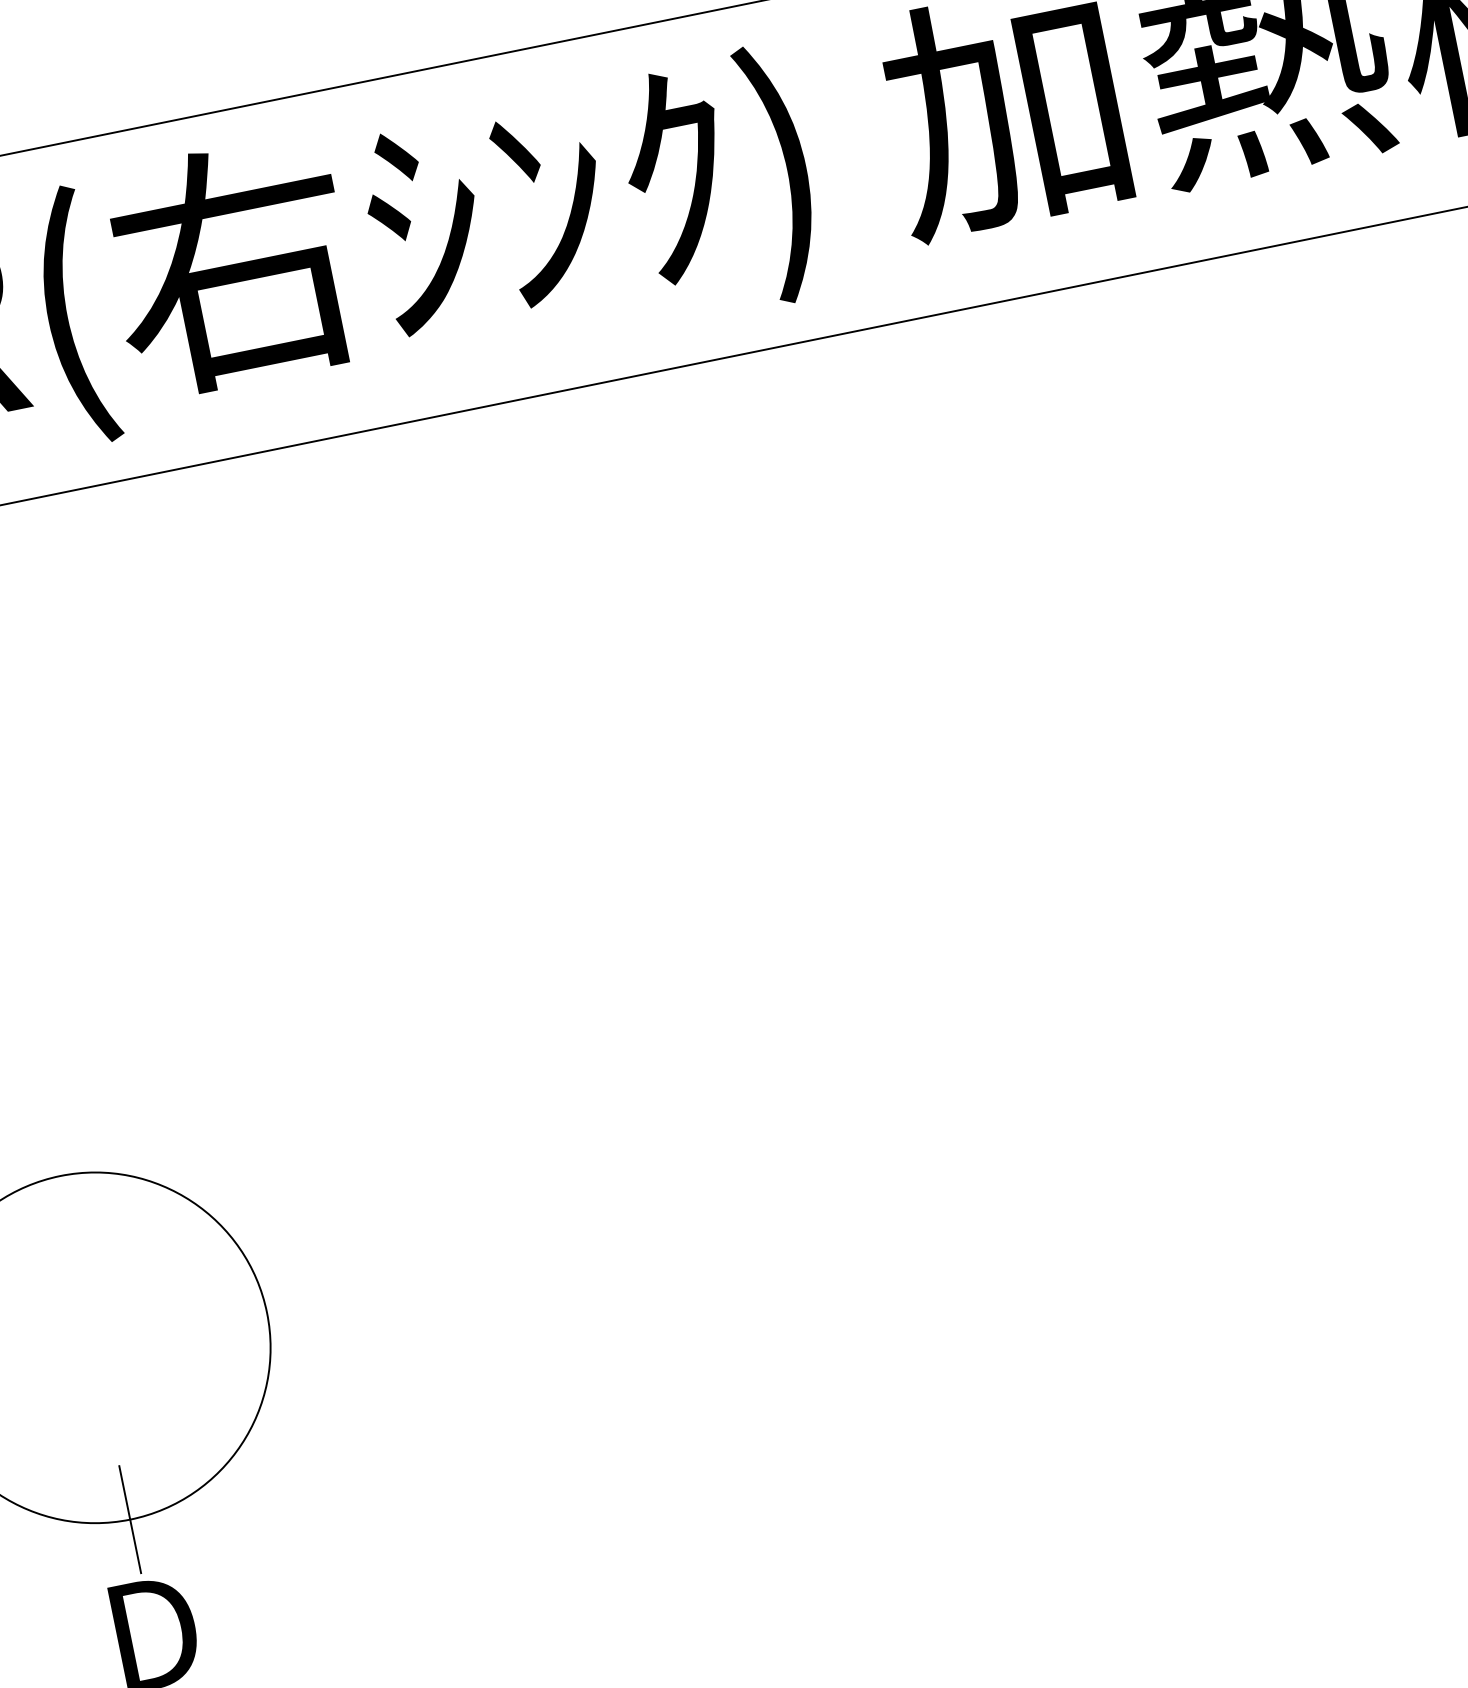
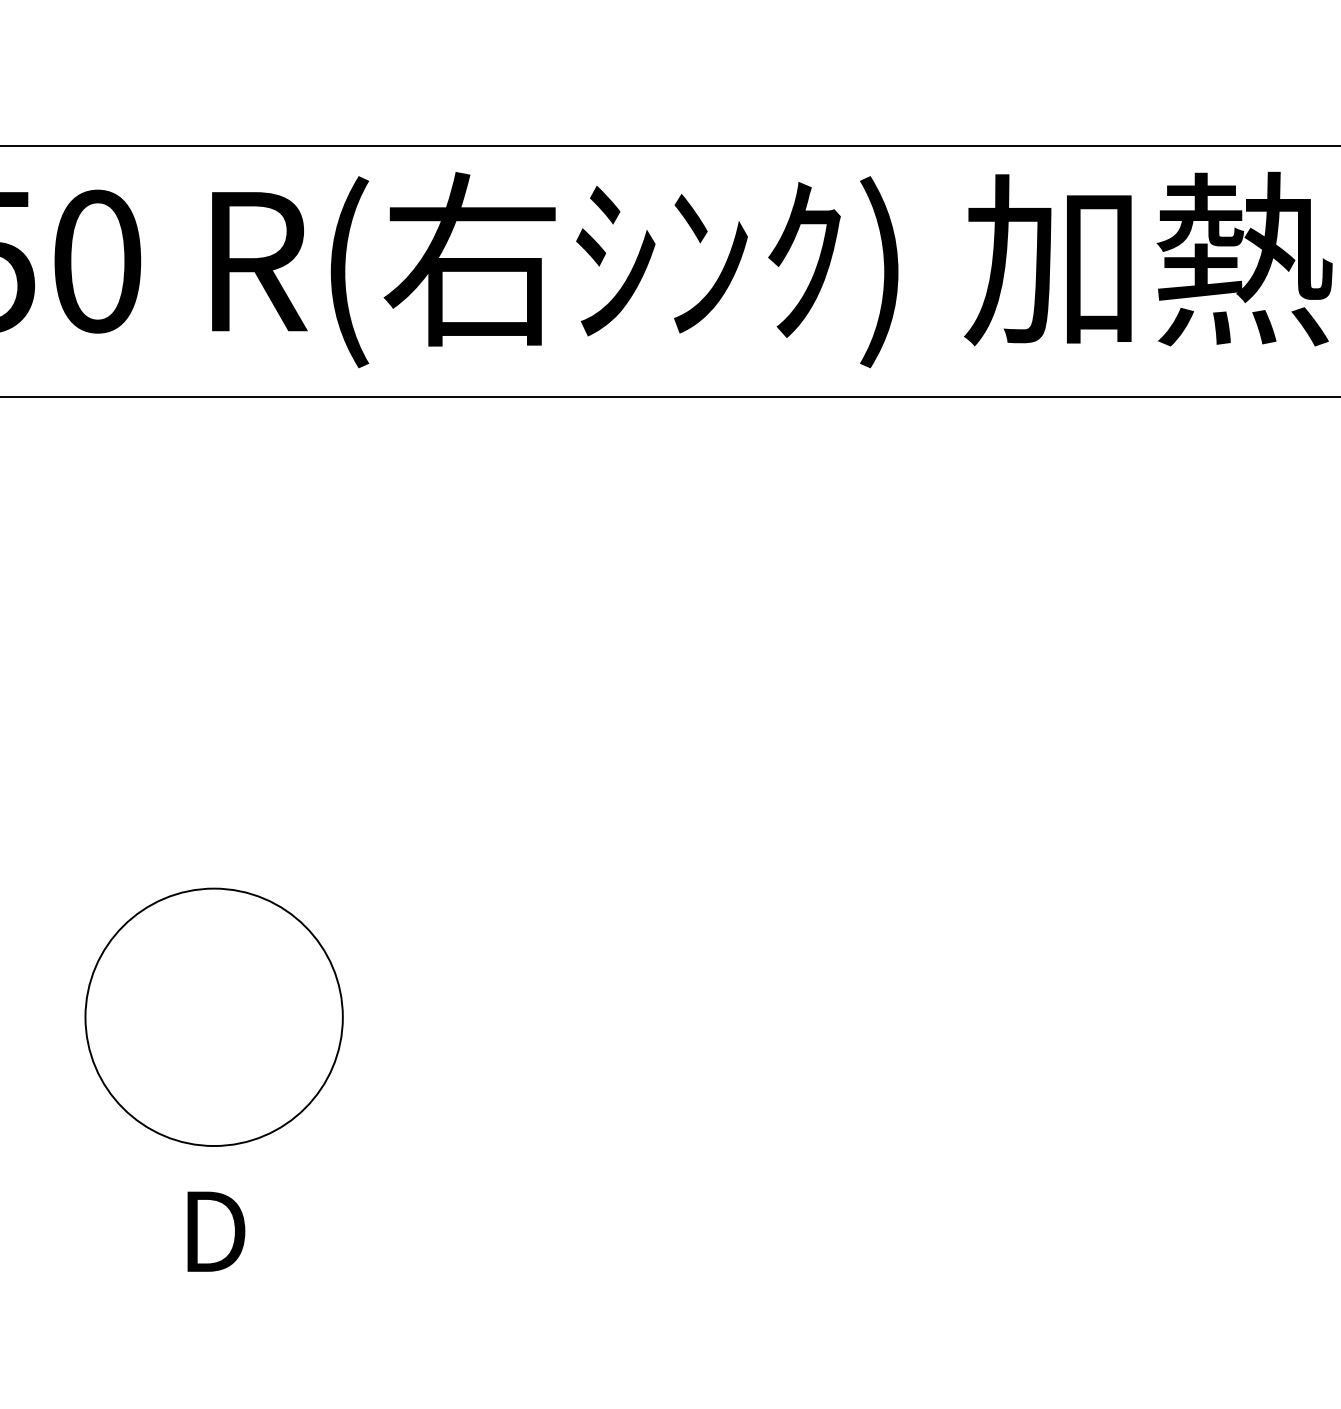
line: (130, 1518) -> (214, 1145), removed

